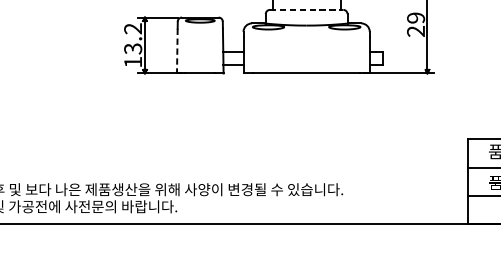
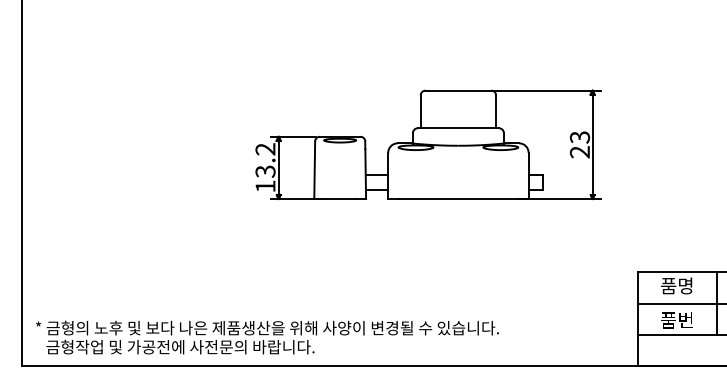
line: (306, 10) -> (458, 128), dashed -> solid
text: (415, 18) -> (579, 137), 29 -> 23
line: (177, 51) -> (314, 174), dashed -> solid

